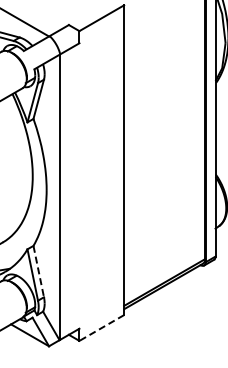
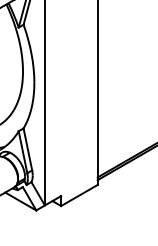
line: (38, 272) -> (27, 150), dashed -> solid
line: (101, 327) -> (79, 195), dashed -> solid

